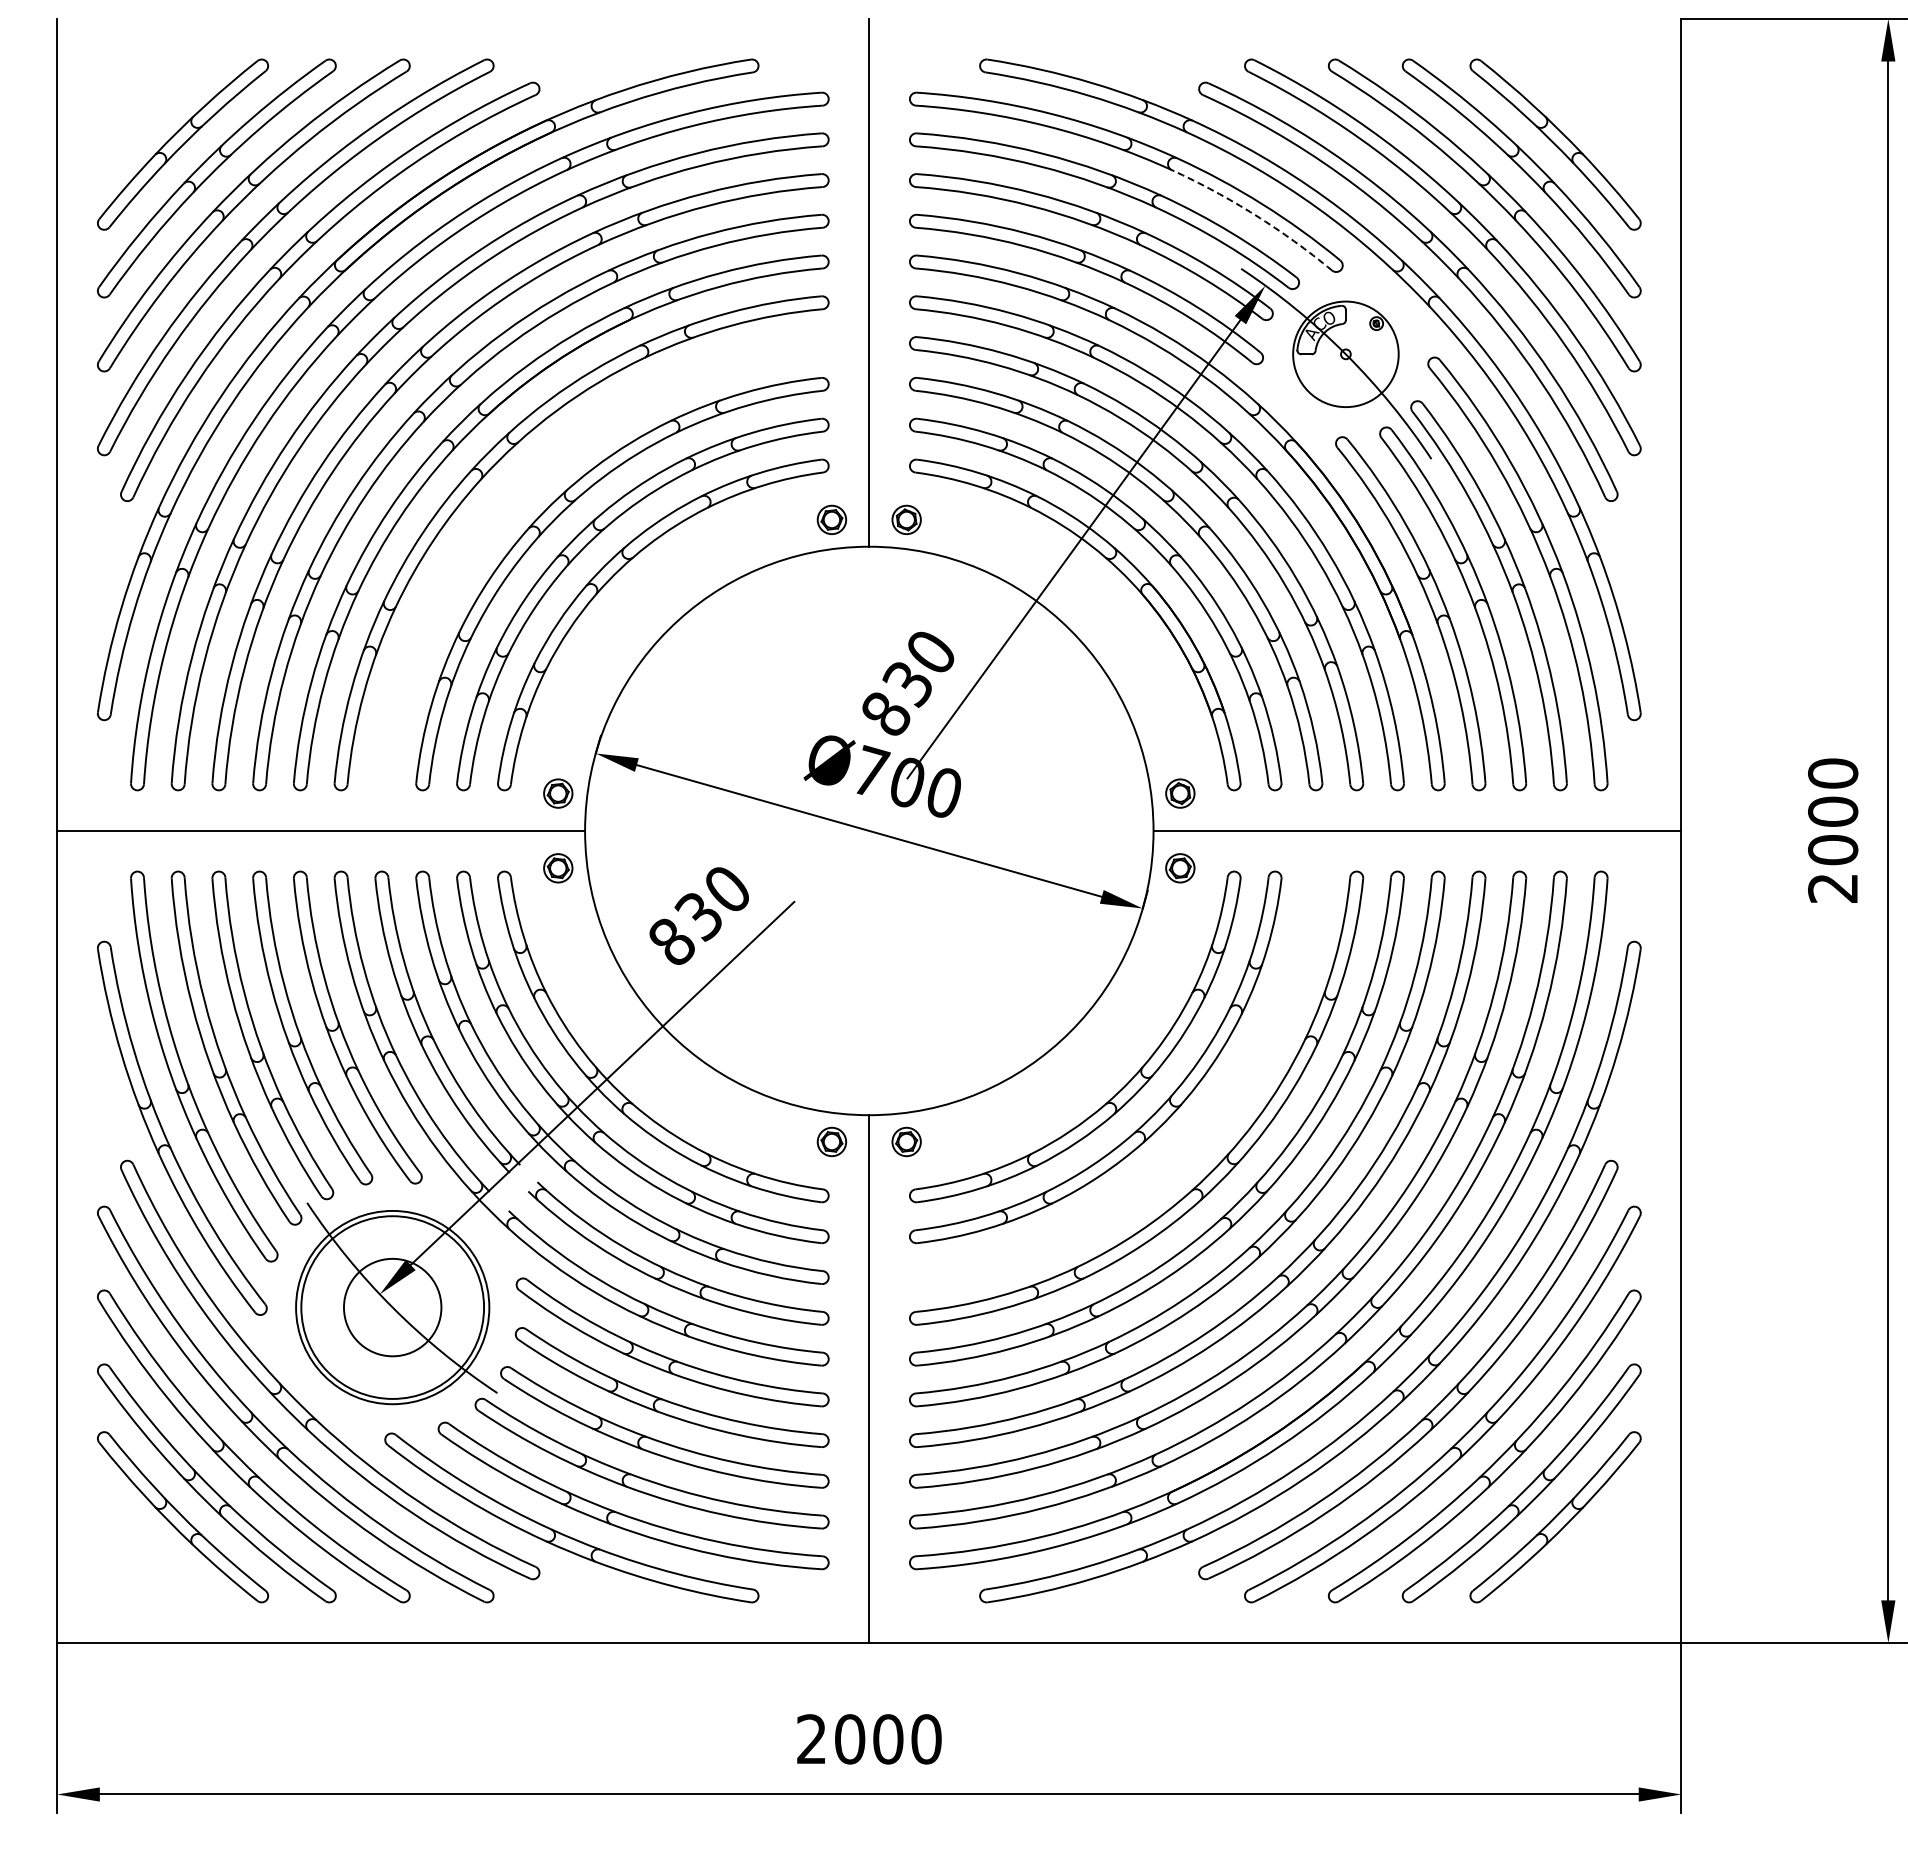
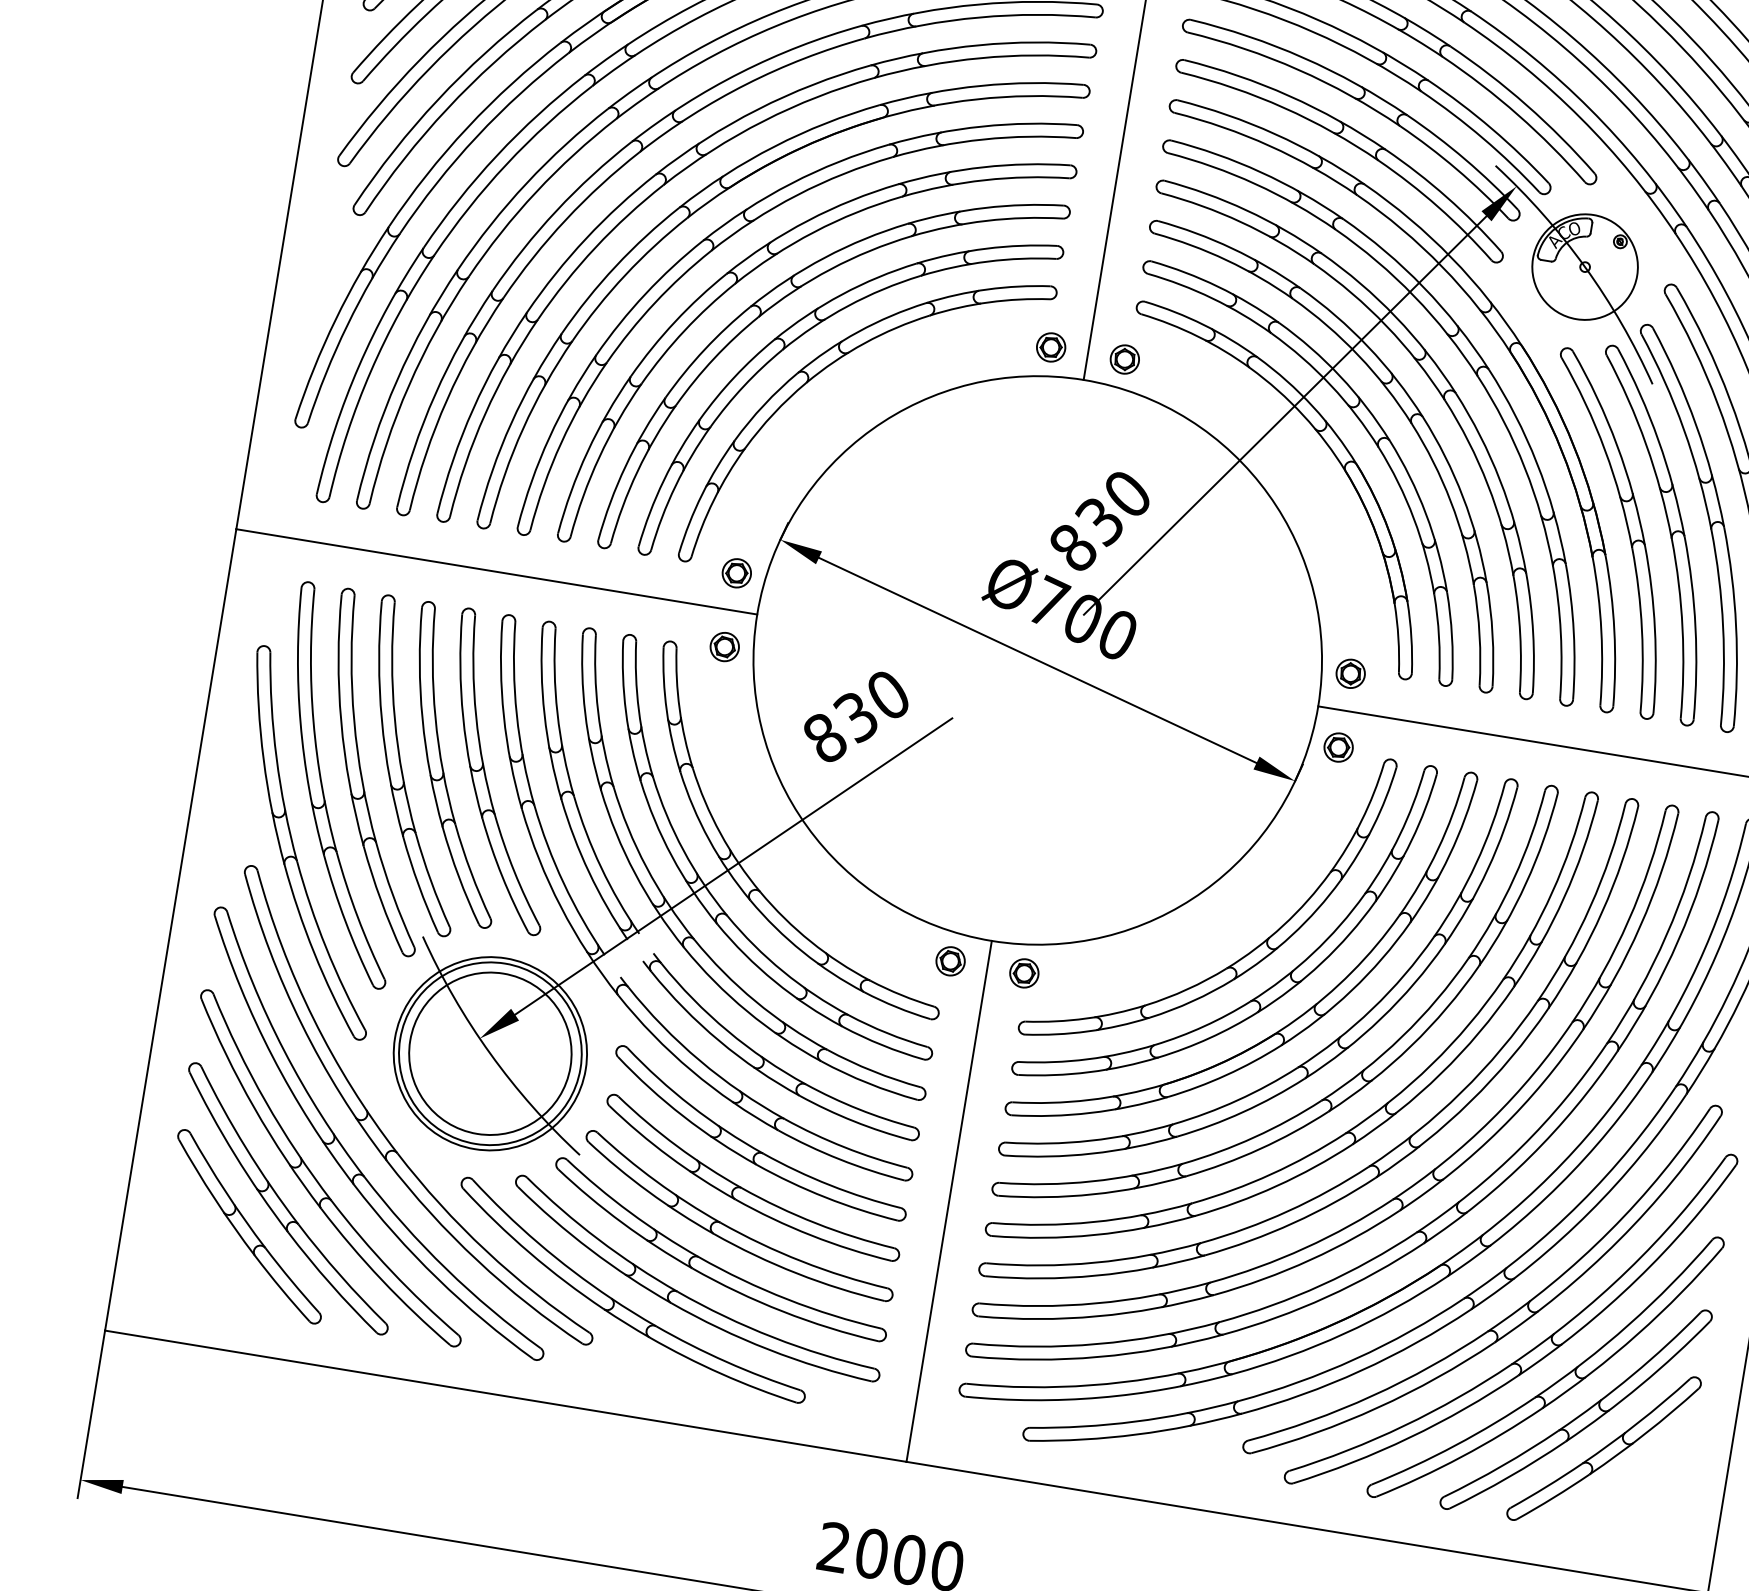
arc: (1255, 215) -> (1518, 115), dashed -> solid
part: (524, 494) -> (751, 272), added
part: (1182, 1142) -> (1296, 1018), added
circle: (392, 1307) -> (490, 1053), size x1.67

